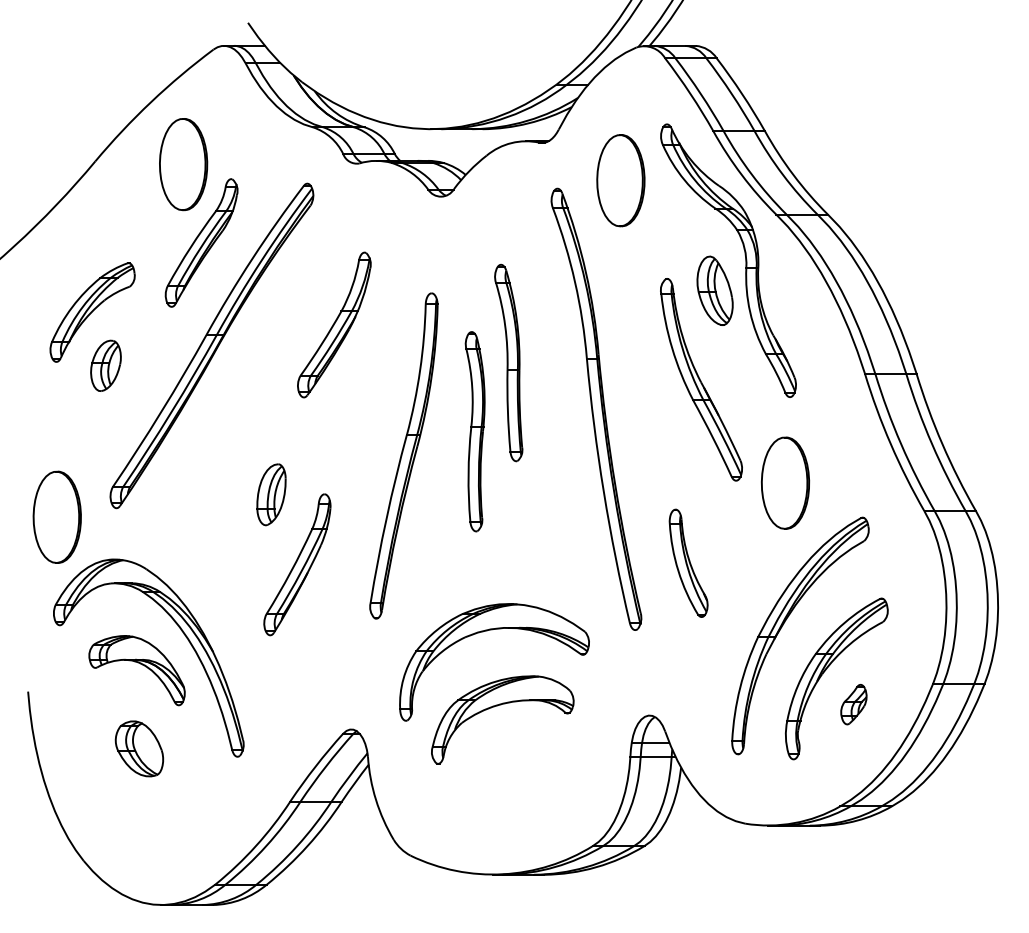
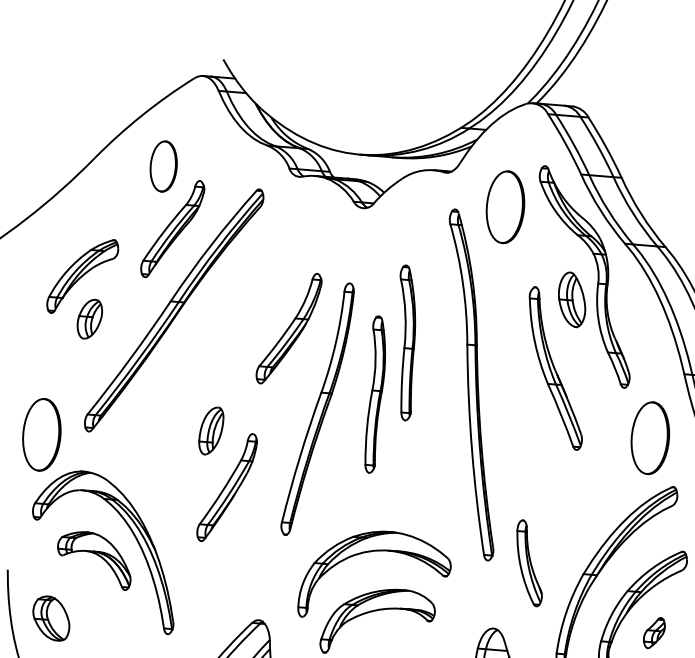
part: (183, 164) -> (163, 166), size x0.7
part: (334, 324) -> (289, 328), moved
part: (785, 482) -> (650, 437), moved
part: (688, 562) -> (529, 562), moved
part: (139, 748) -> (51, 618), moved

